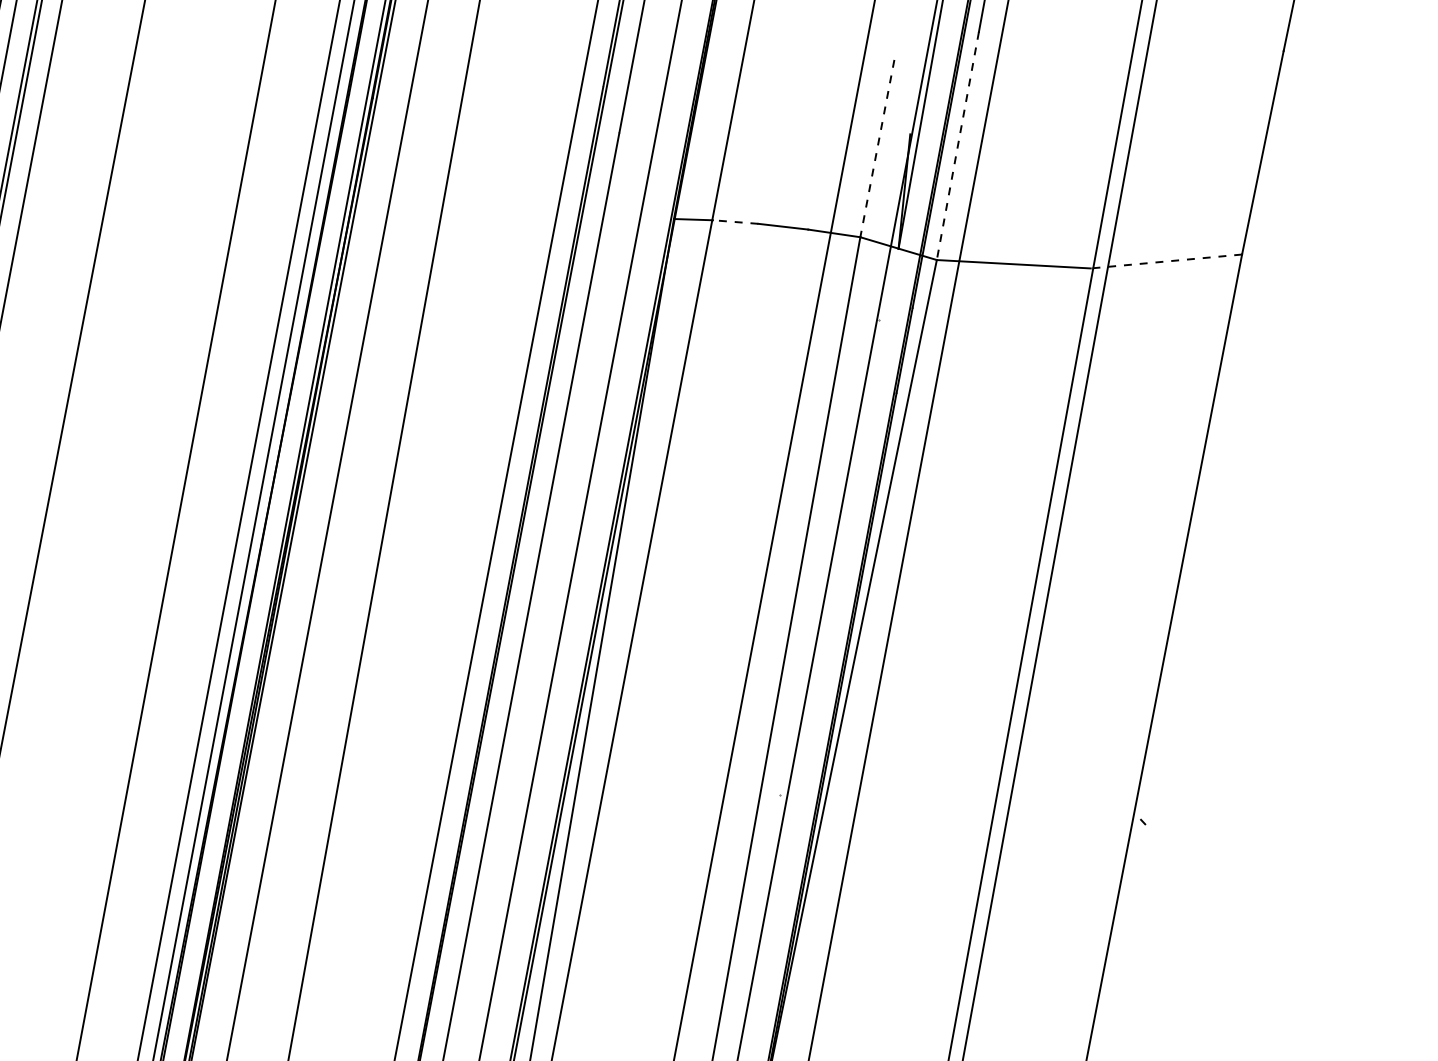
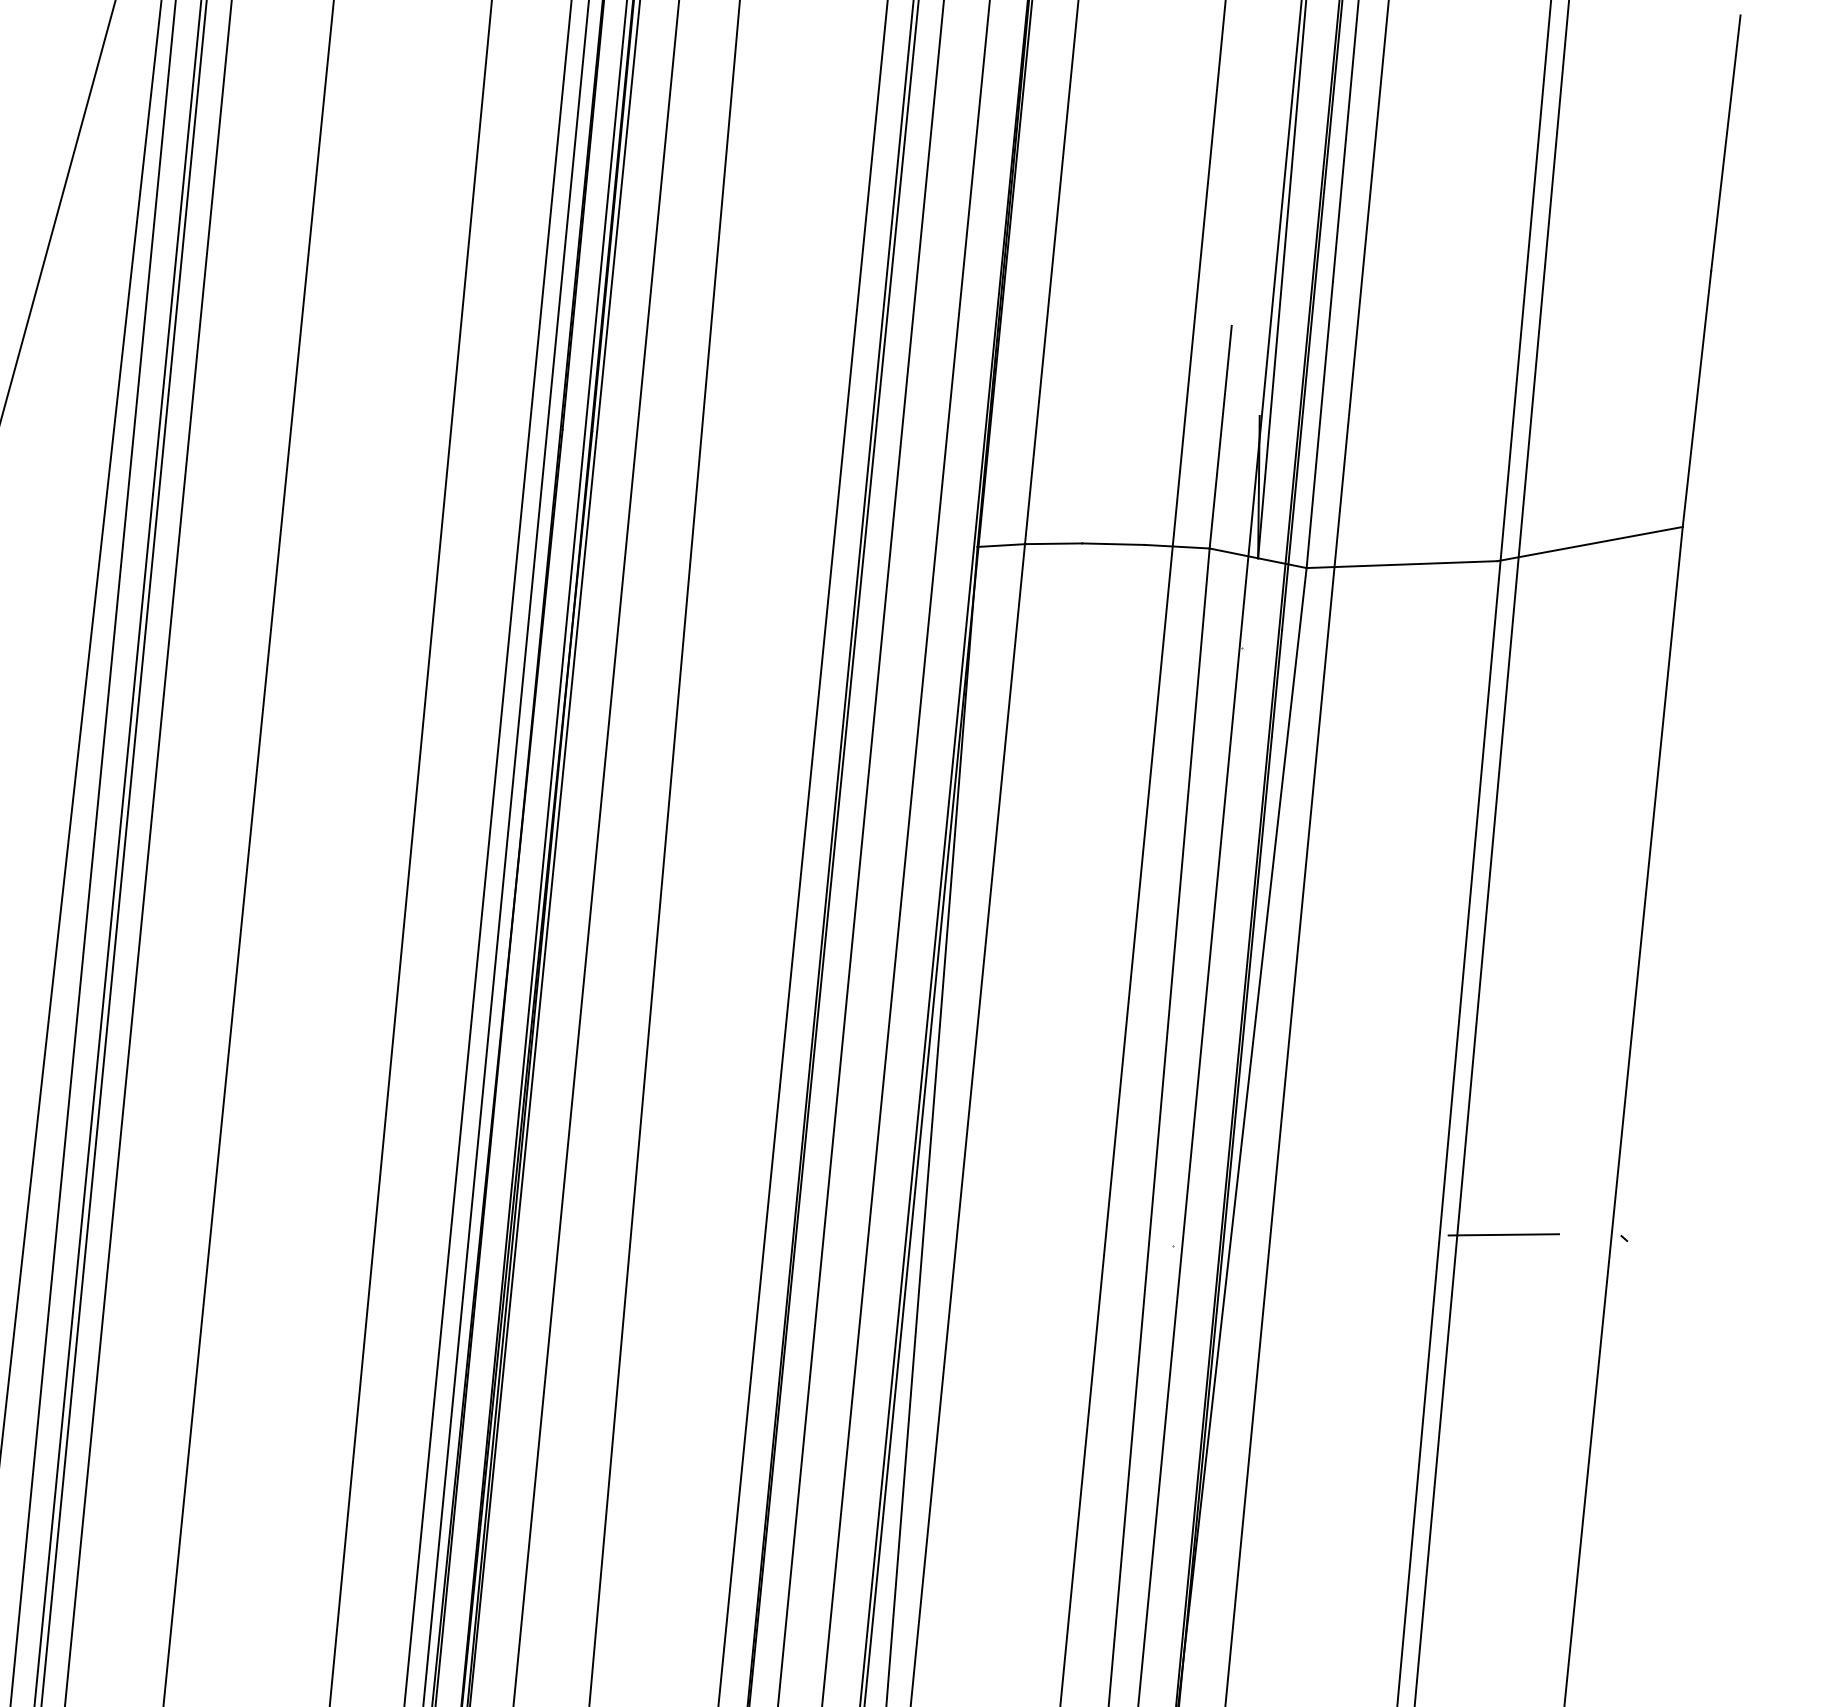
line: (957, 145) -> (1319, 424), dashed -> solid
line: (877, 148) -> (1220, 437), dashed -> solid
line: (735, 221) -> (1053, 543), dashed -> solid
line: (1165, 261) -> (1589, 544), dashed -> solid
line: (1046, 809) -> (1503, 1234), added

